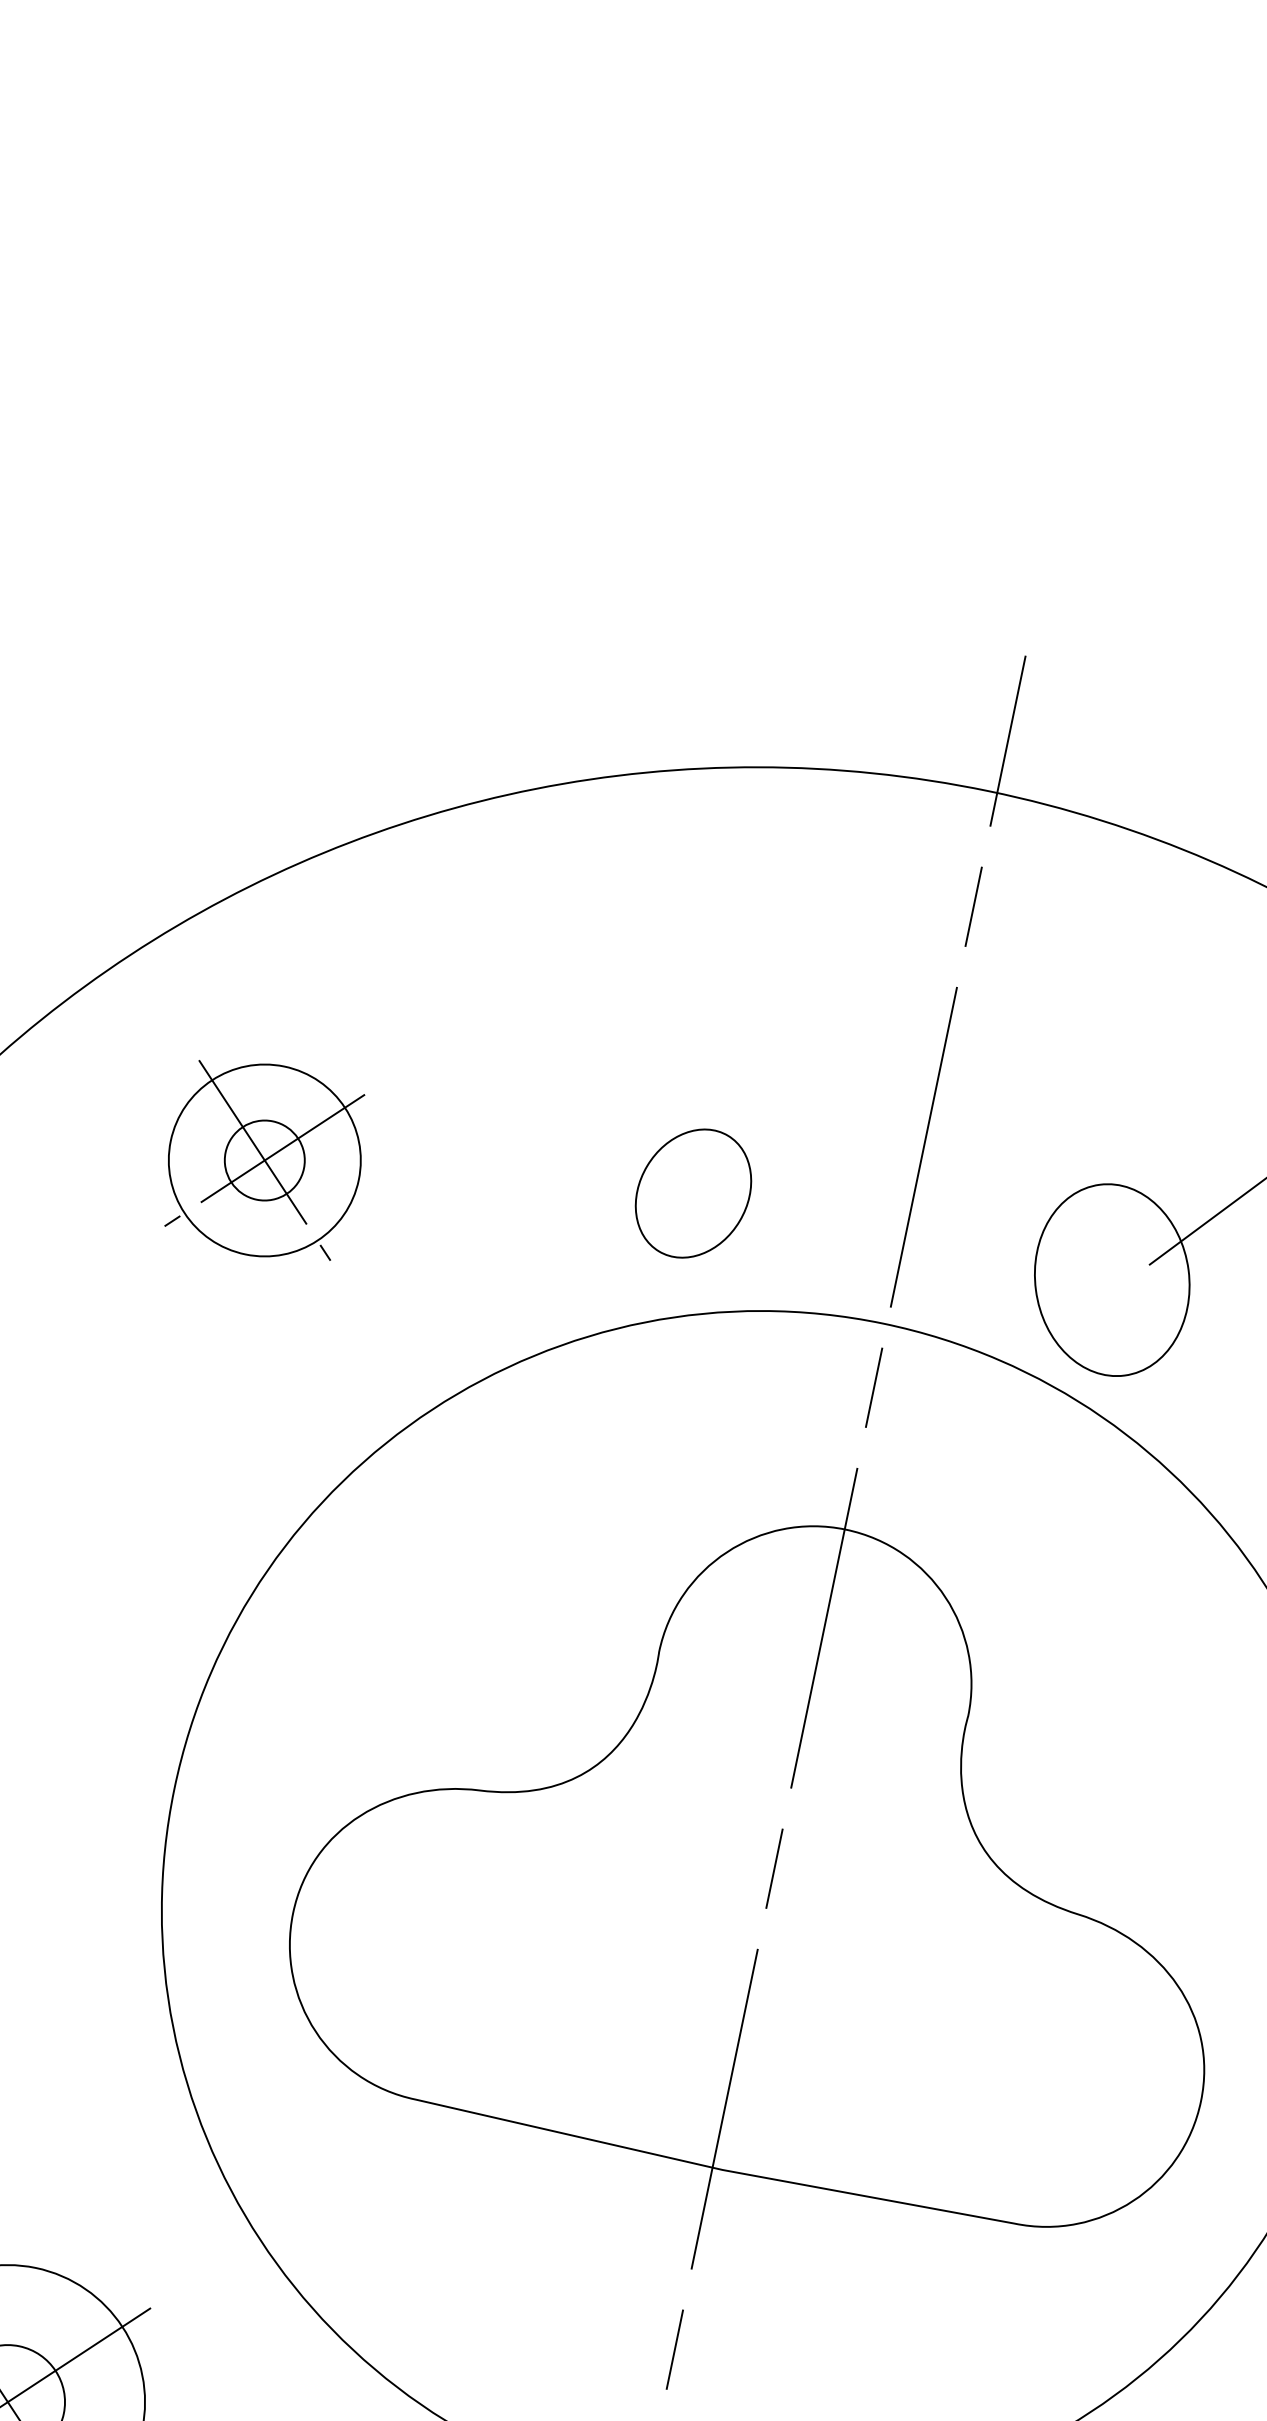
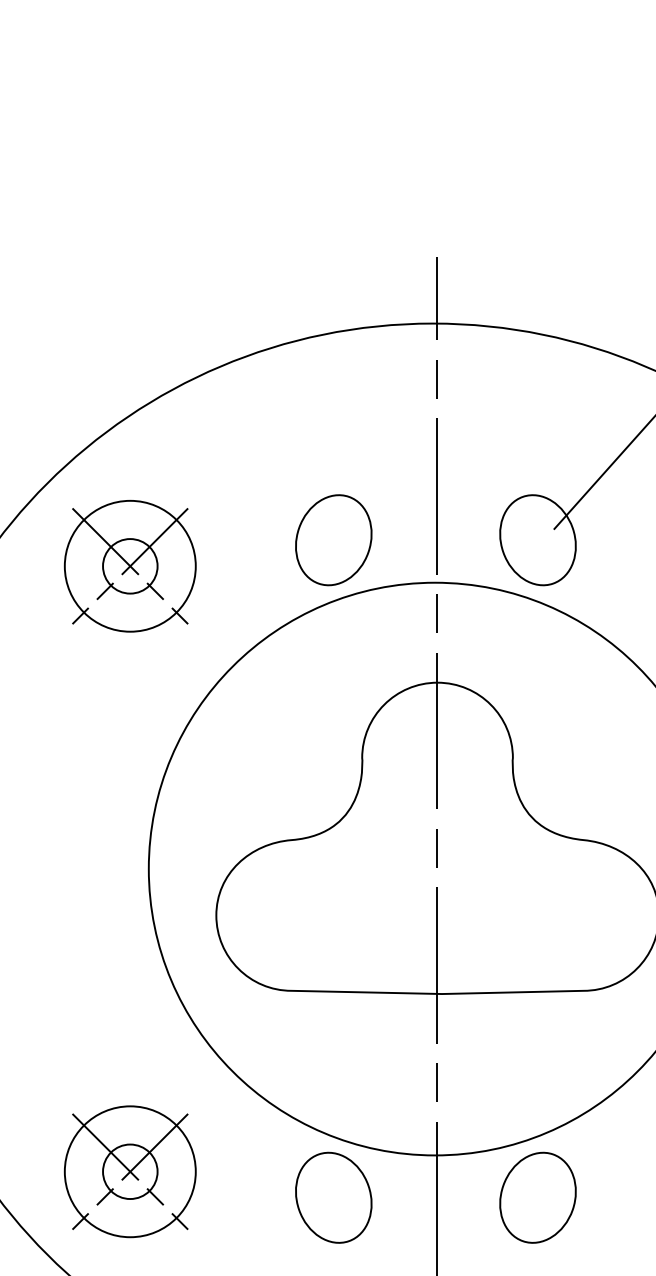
part: (263, 1160) -> (129, 566), size x1.43
part: (692, 1193) -> (333, 540), size x1.43

